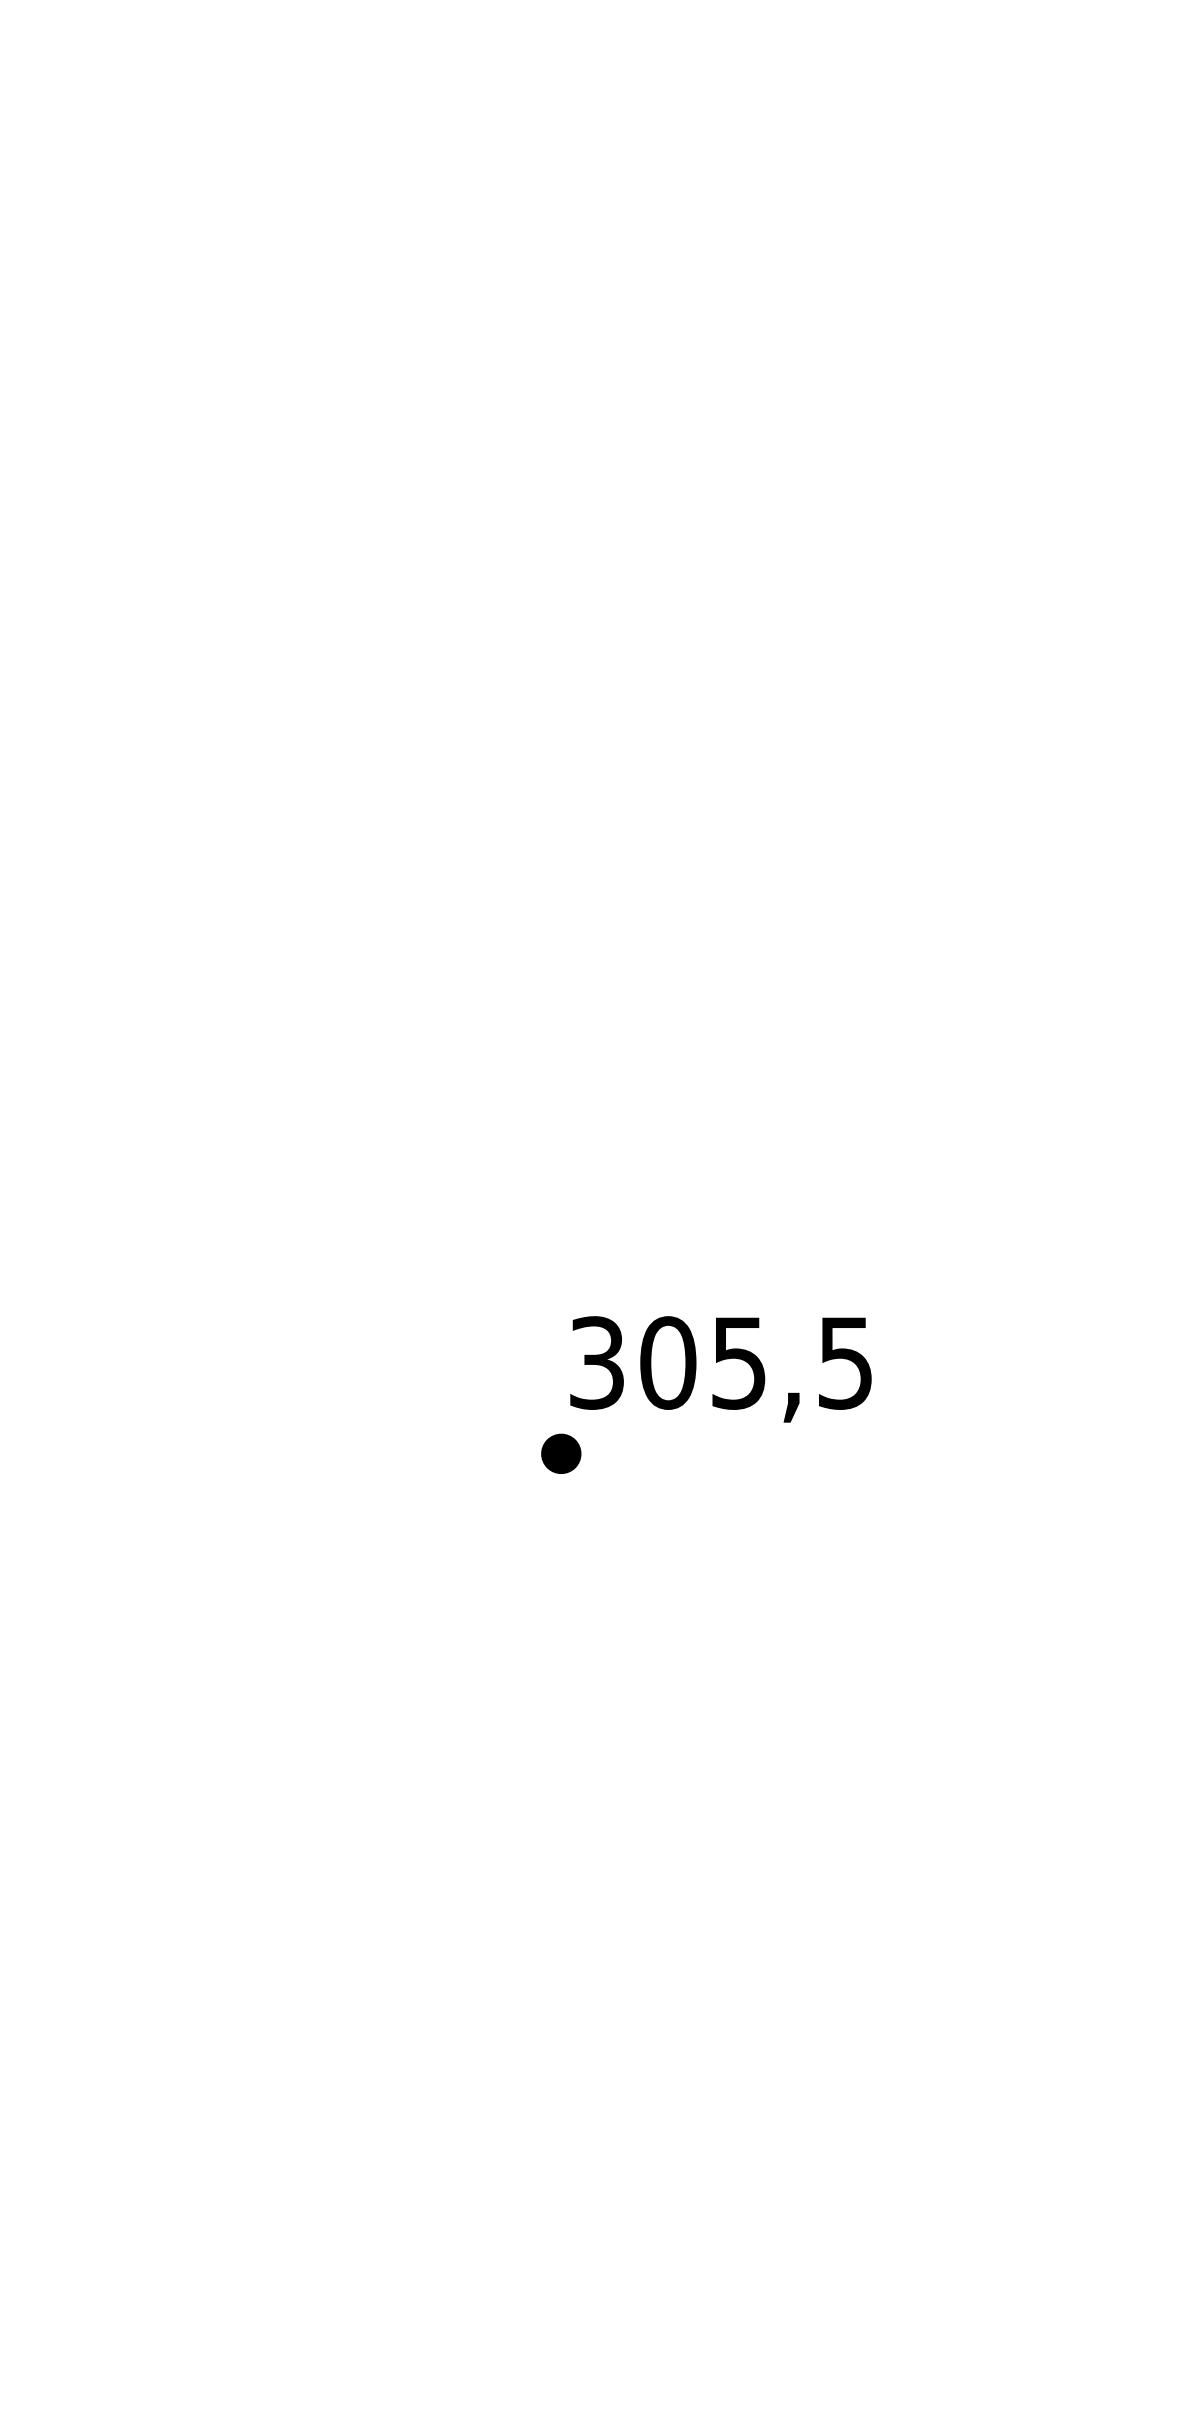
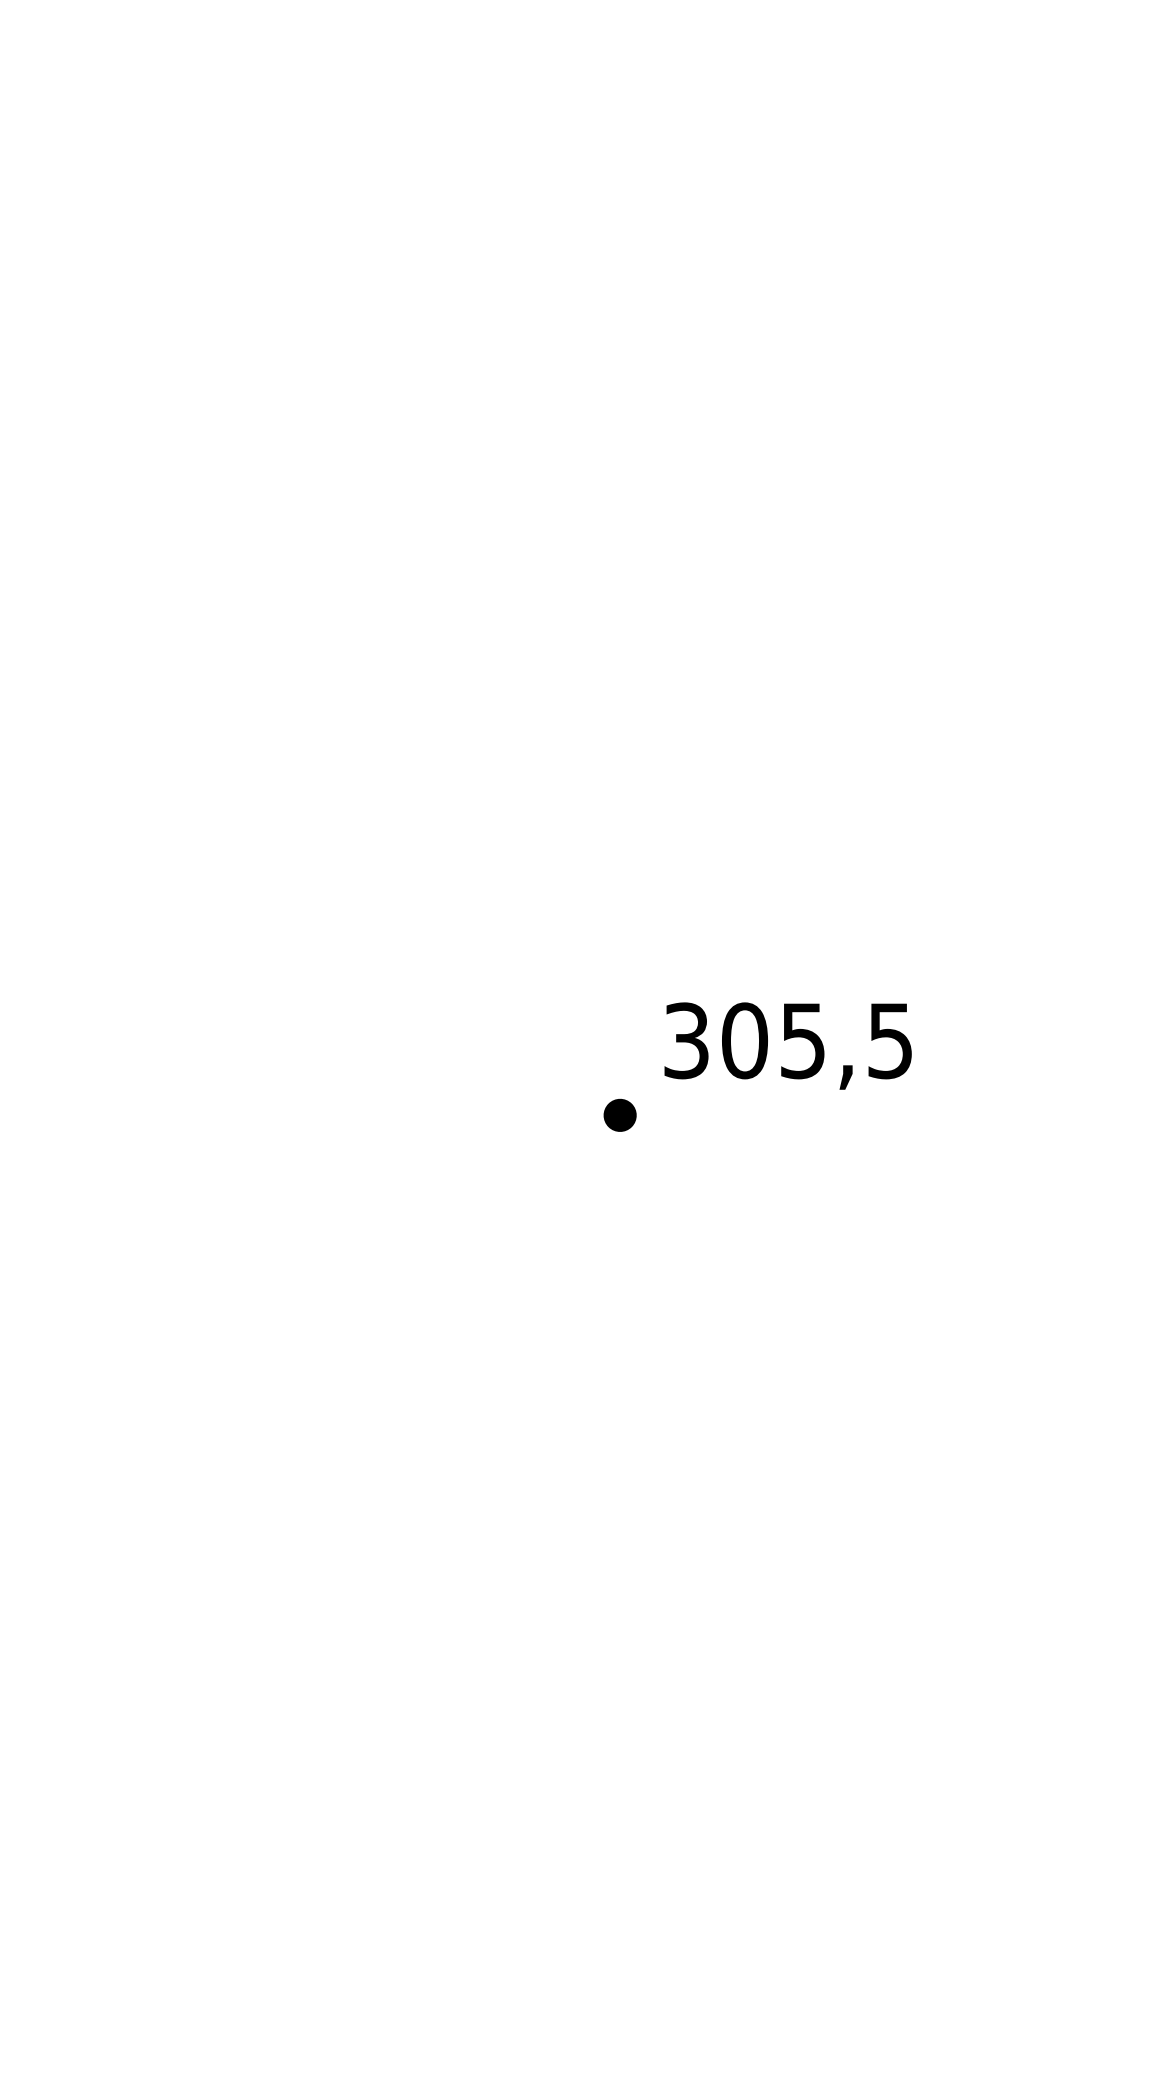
part: (560, 1452) -> (619, 1114), moved

